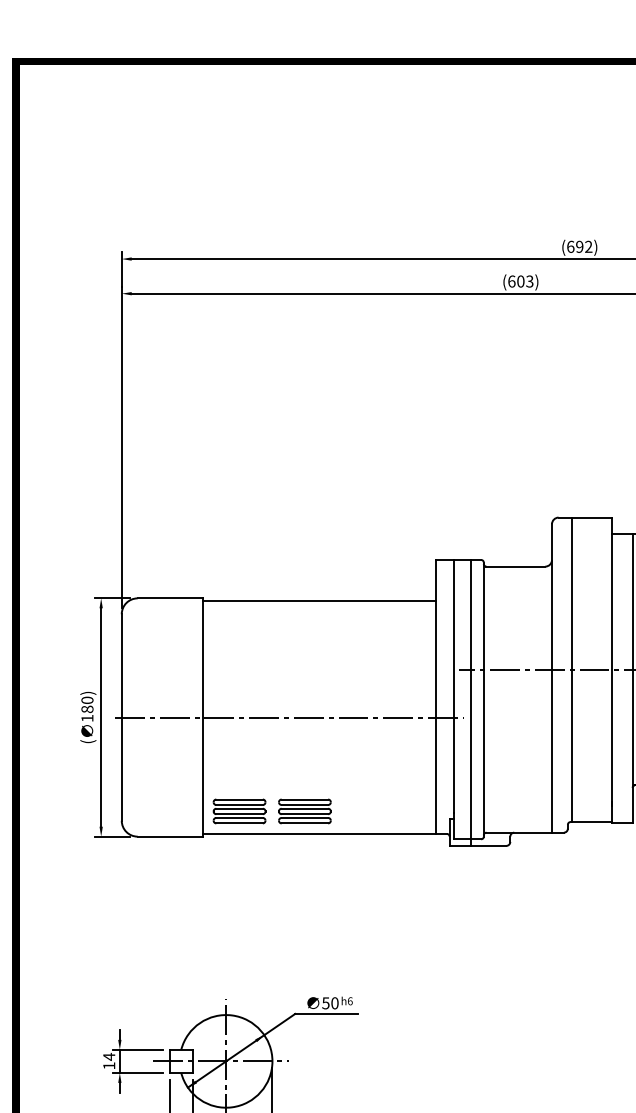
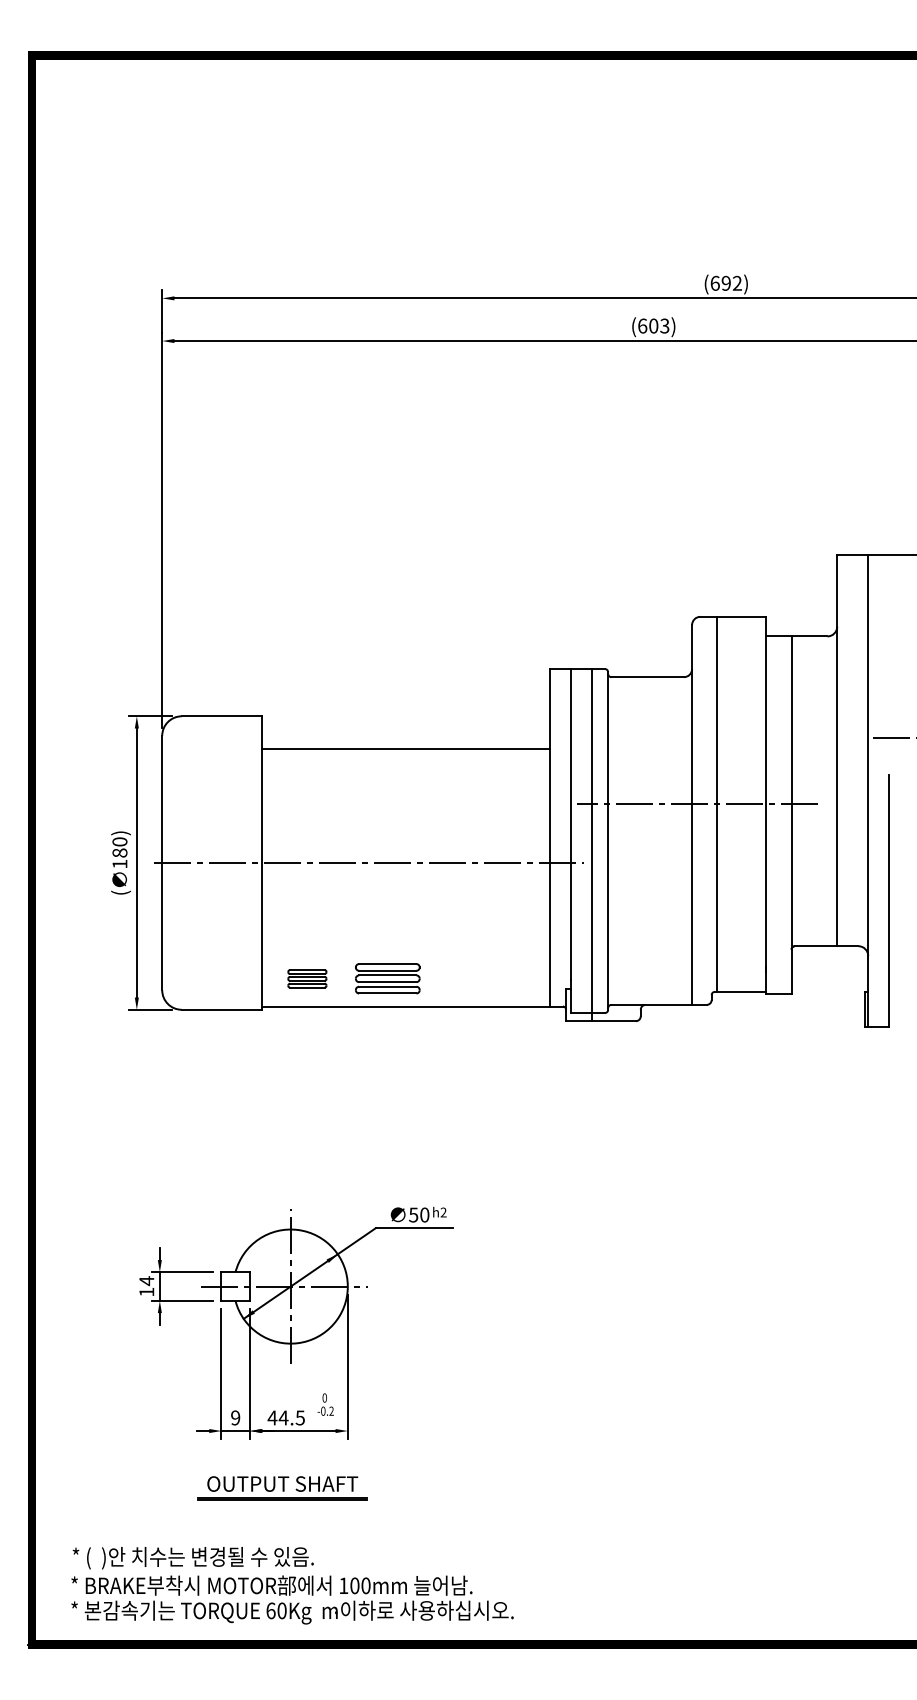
line: (319, 600) -> (405, 748), moved
part: (239, 811) -> (307, 978), size x0.6
text: (350, 1001) -> (443, 1212), h6 -> h2

